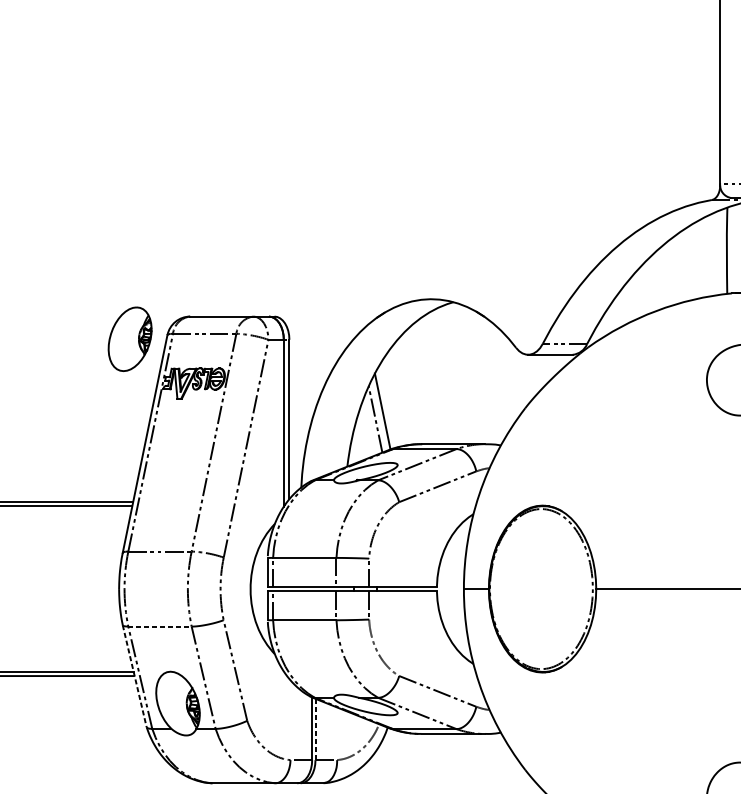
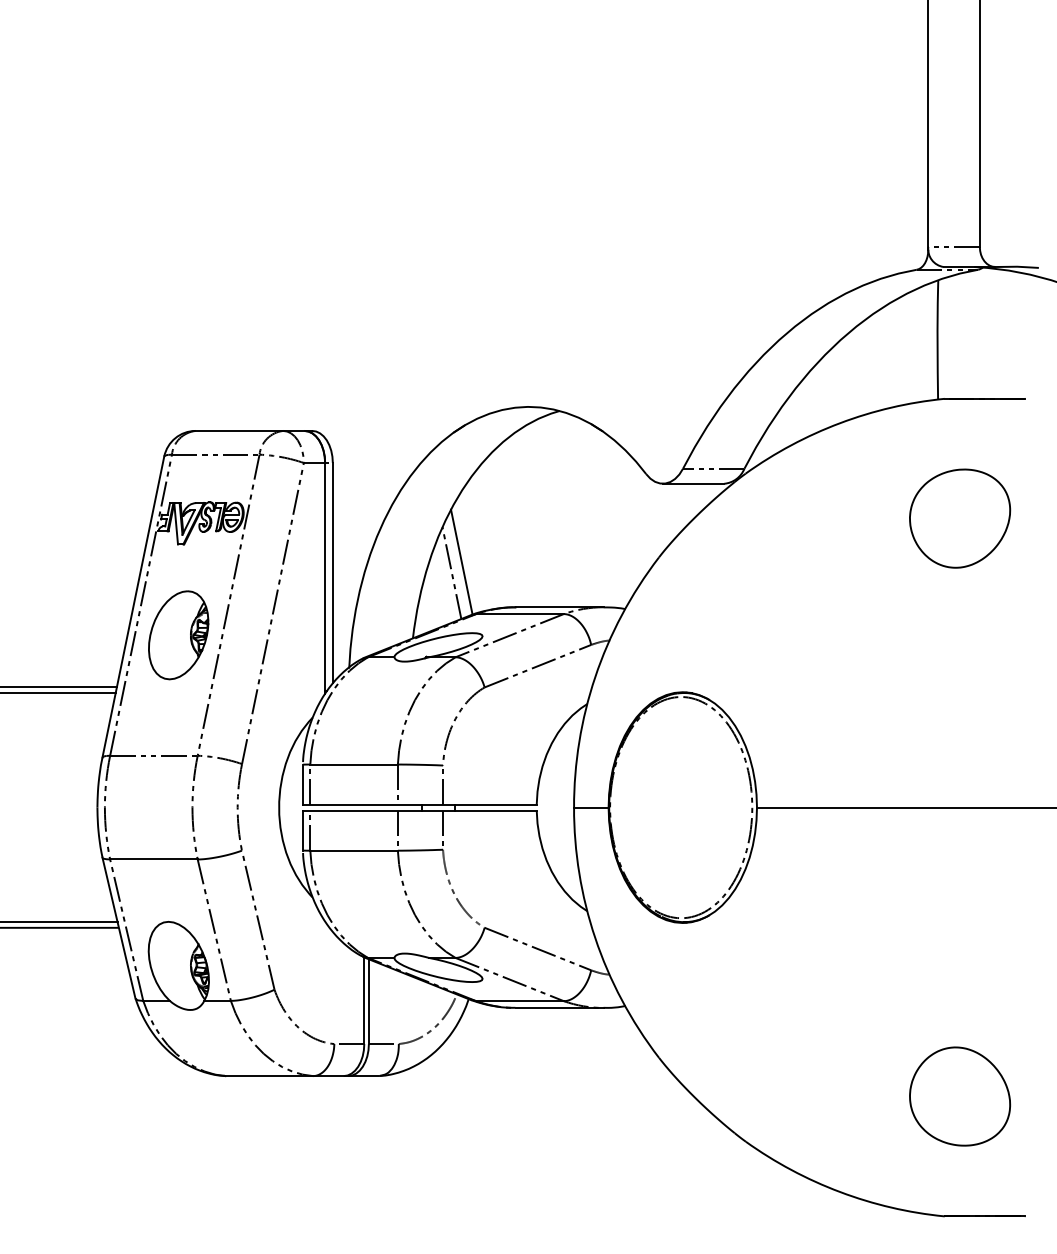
part: (130, 339) -> (178, 635), moved
line: (159, 626) -> (153, 859), dashed -> solid
line: (135, 676) -> (119, 928), dashed -> solid
line: (315, 730) -> (368, 1002), dashed -> solid

